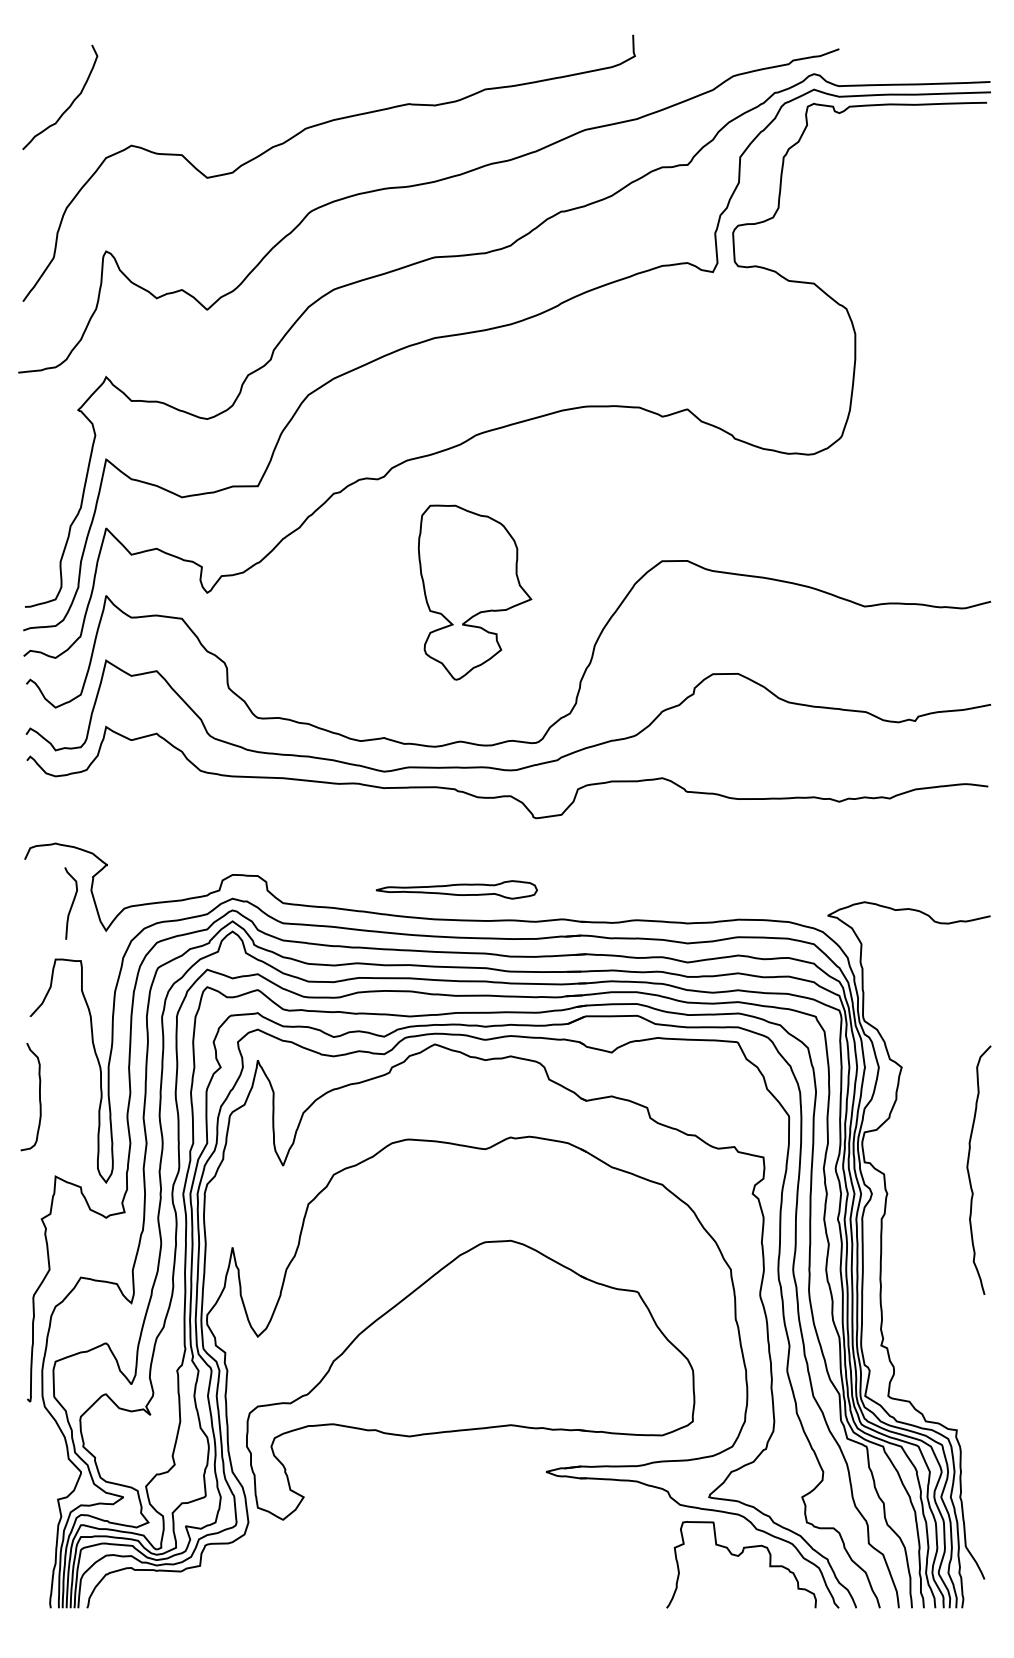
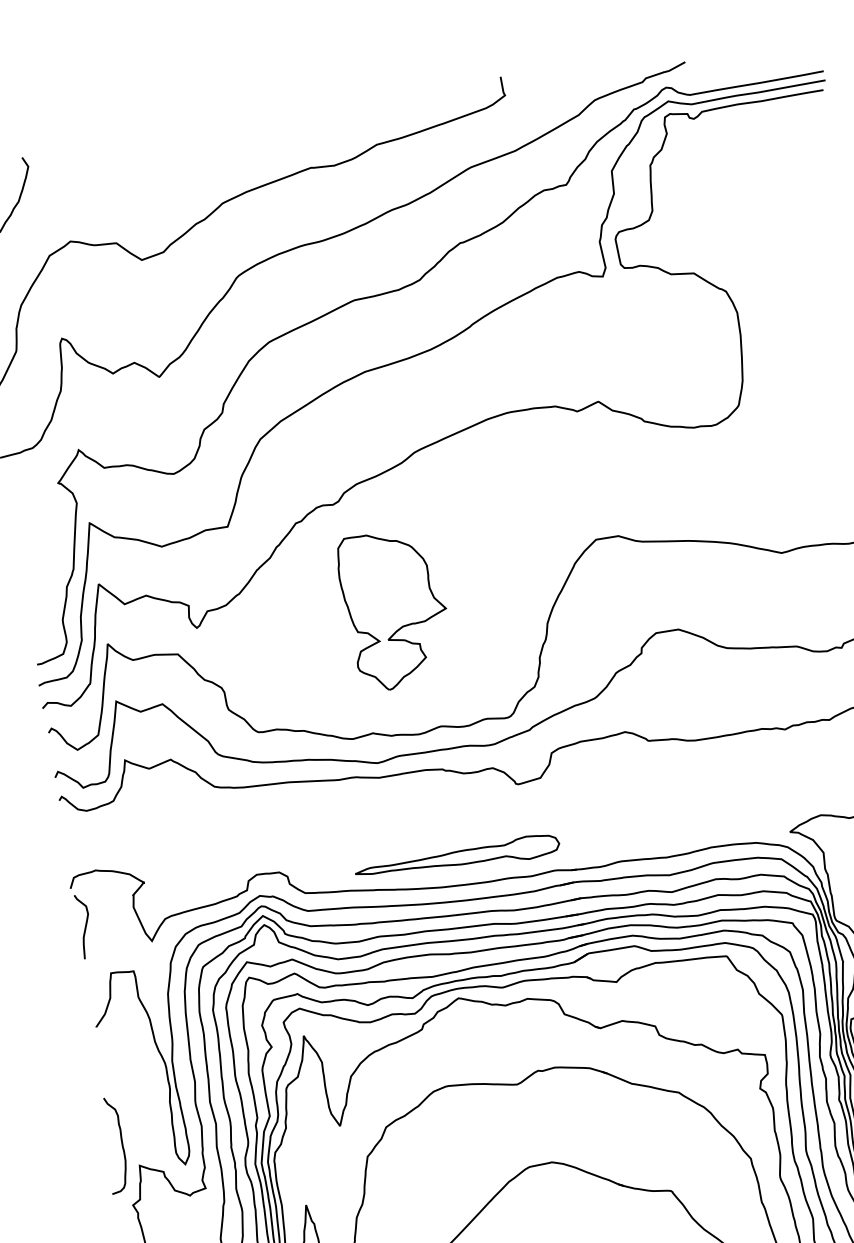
part: (474, 592) -> (394, 609), moved
part: (456, 889) -> (457, 858), size x1.43
curve: (71, 903) -> (84, 926), moved
curve: (39, 1096) -> (121, 1143), moved

